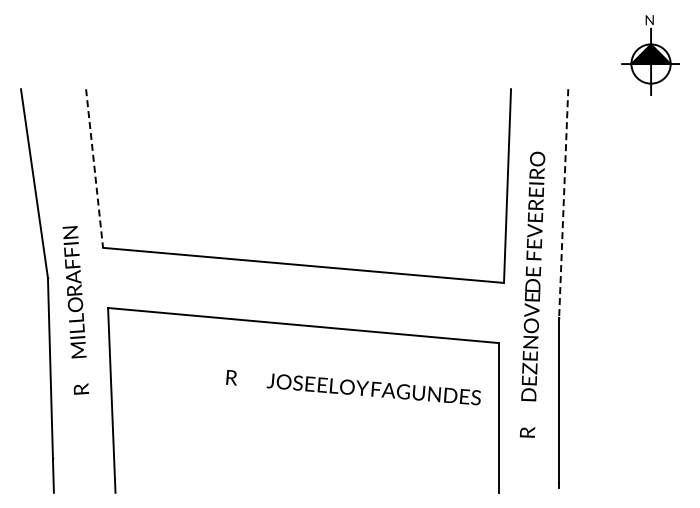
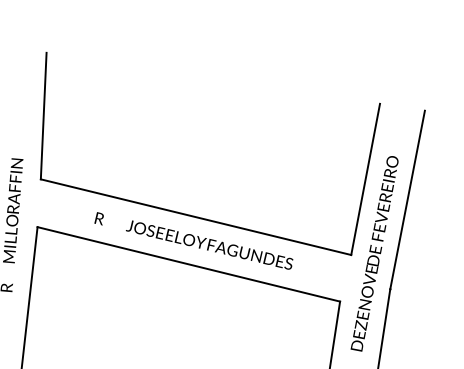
line: (94, 168) -> (43, 116), dashed -> solid
line: (563, 204) -> (407, 200), dashed -> solid
text: (353, 387) -> (193, 241), moved

